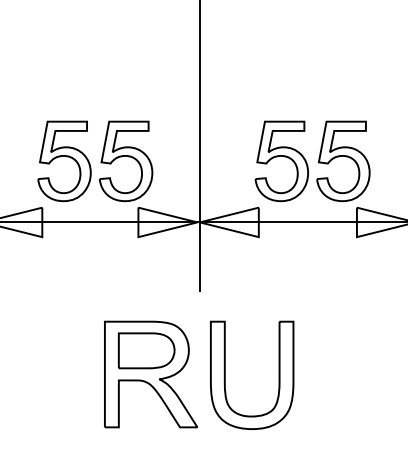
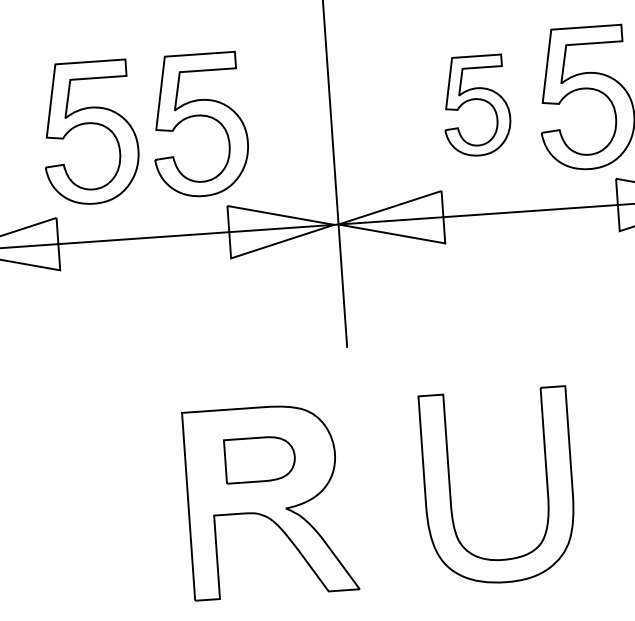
part: (281, 161) -> (476, 106), size x0.7
part: (146, 350) -> (259, 458), size x0.7
part: (278, 374) -> (545, 481), moved

